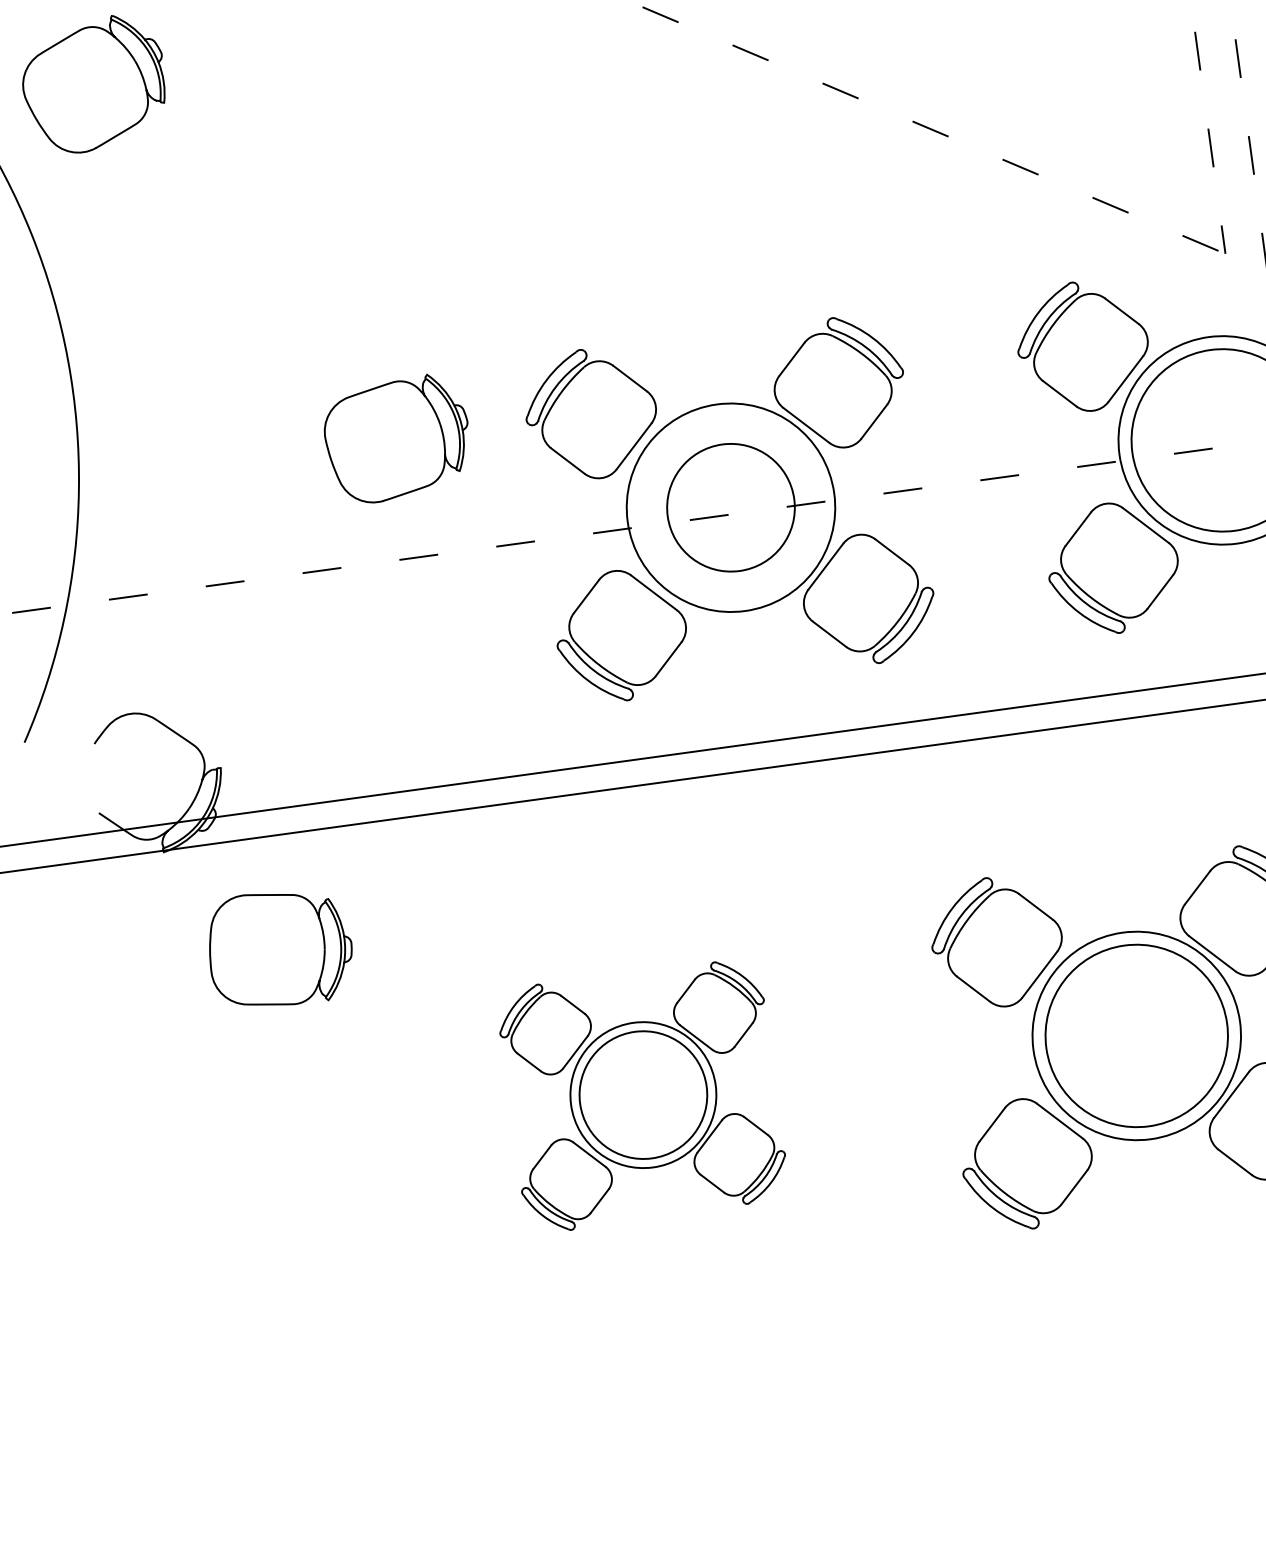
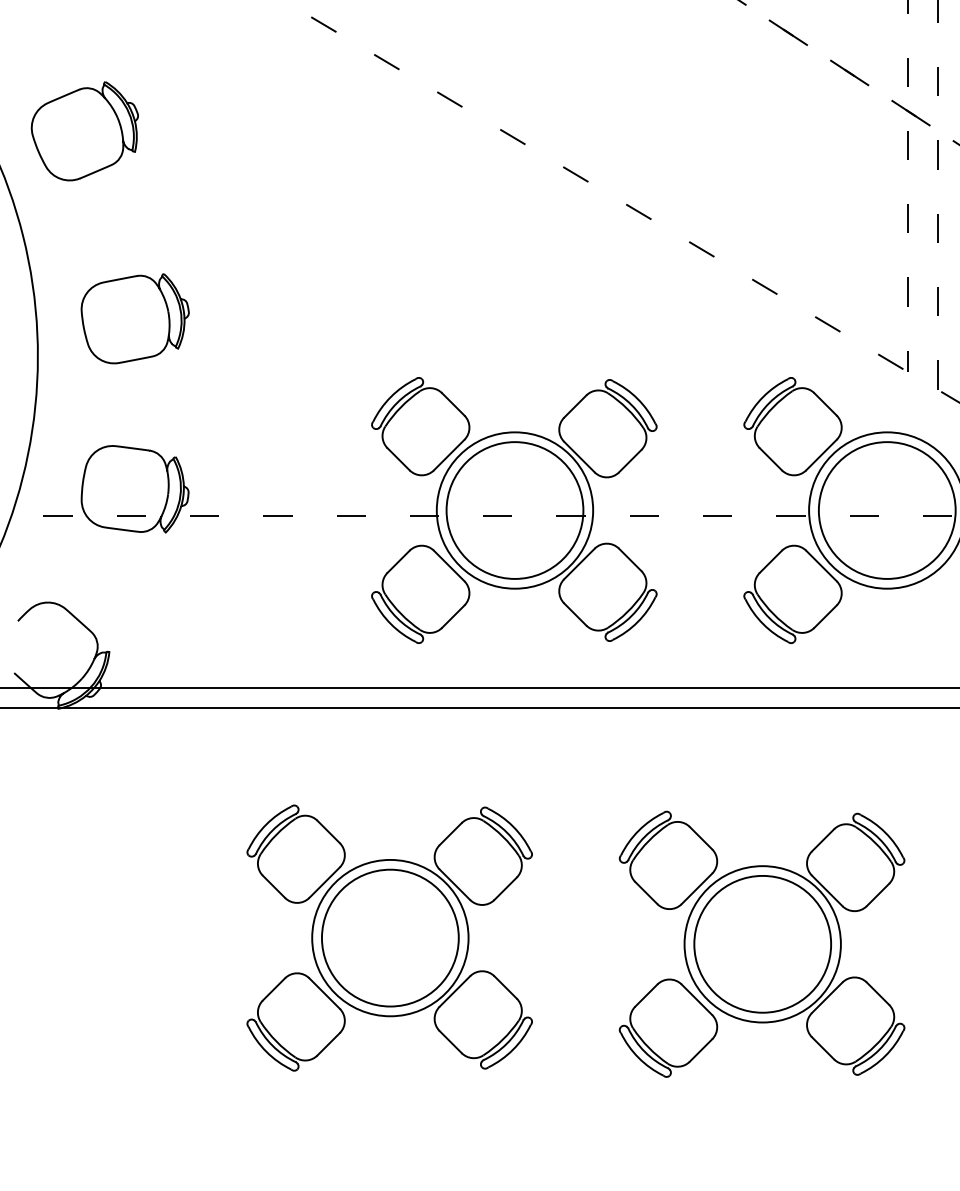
part: (396, 439) -> (134, 318), moved
circle: (730, 507) -> (514, 510), size x1.43
part: (279, 949) -> (134, 489), moved
part: (642, 1094) -> (389, 937), size x1.43

